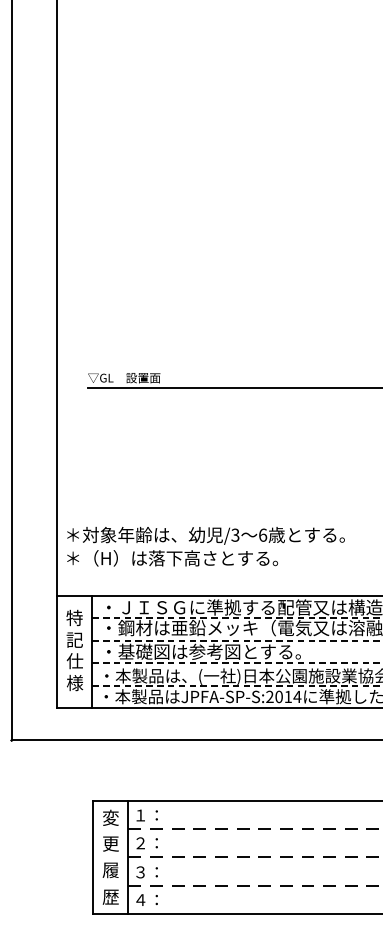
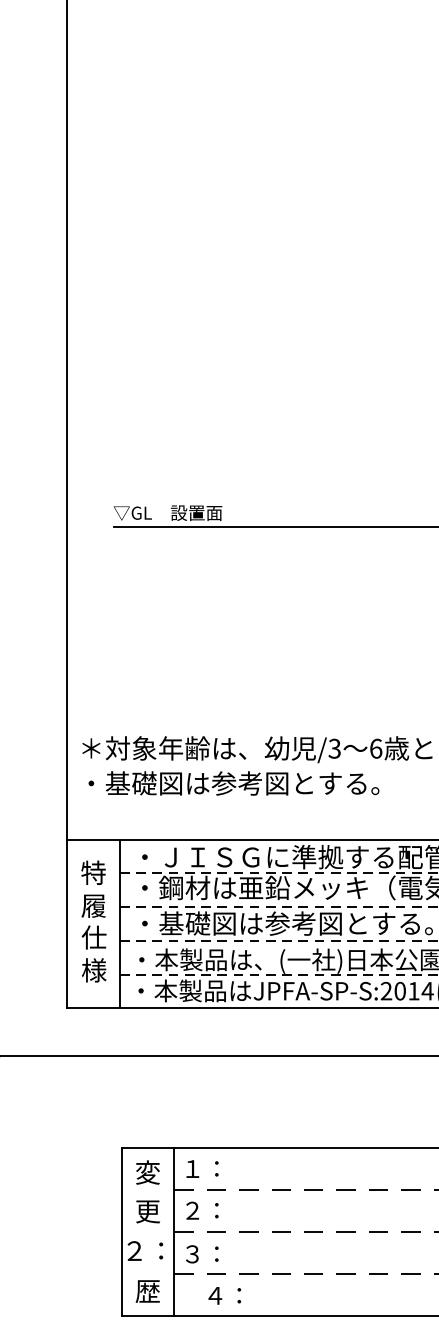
text: (172, 558) -> (240, 783), ＊（H）は落下高さとする。 -> ・基礎図は参考図とする。
text: (74, 639) -> (93, 905), 記 -> 履
text: (108, 870) -> (144, 1251), 履 -> ２：
text: (146, 899) -> (223, 1294), moved

